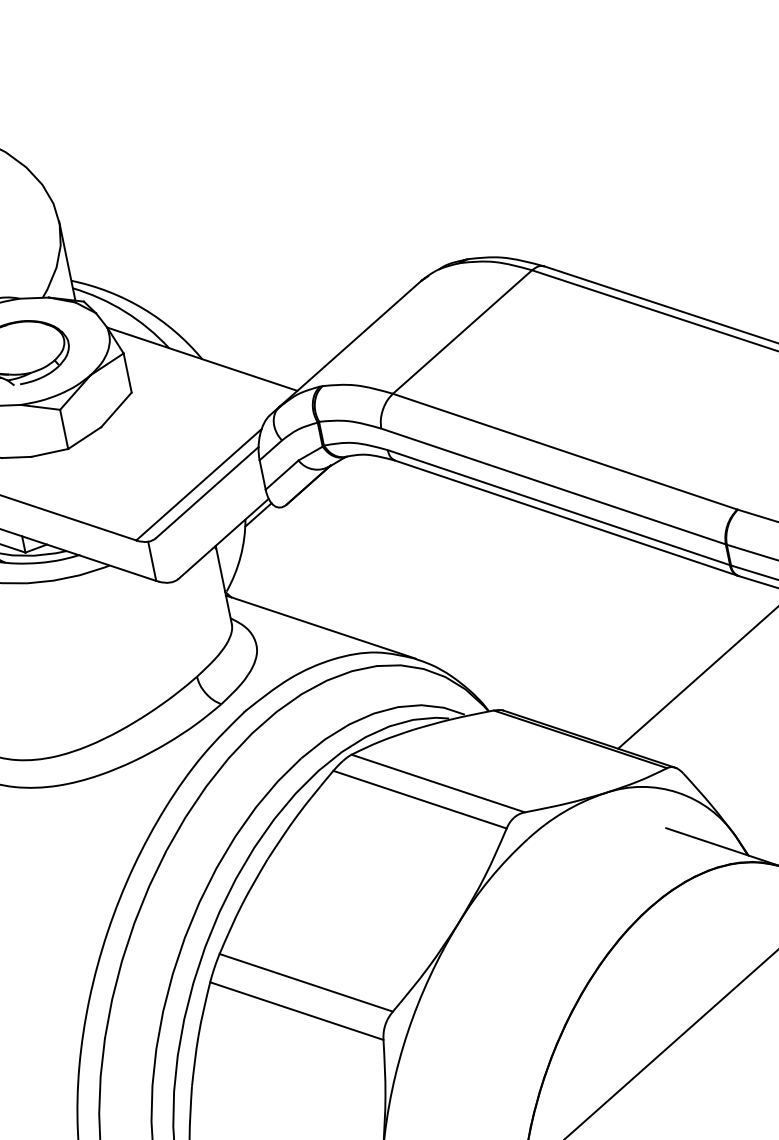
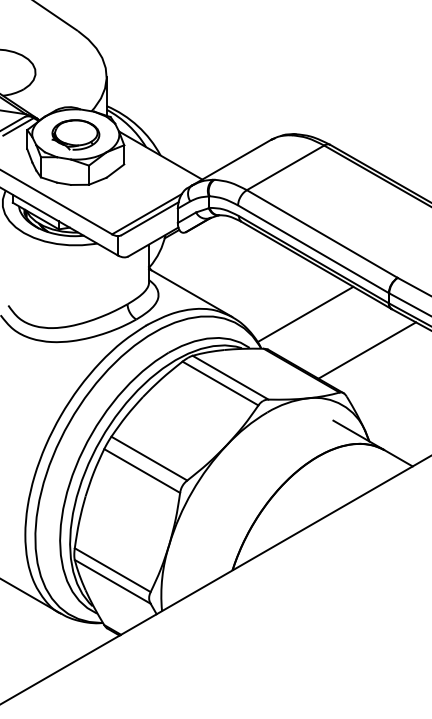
line: (564, 623) -> (305, 314), added

